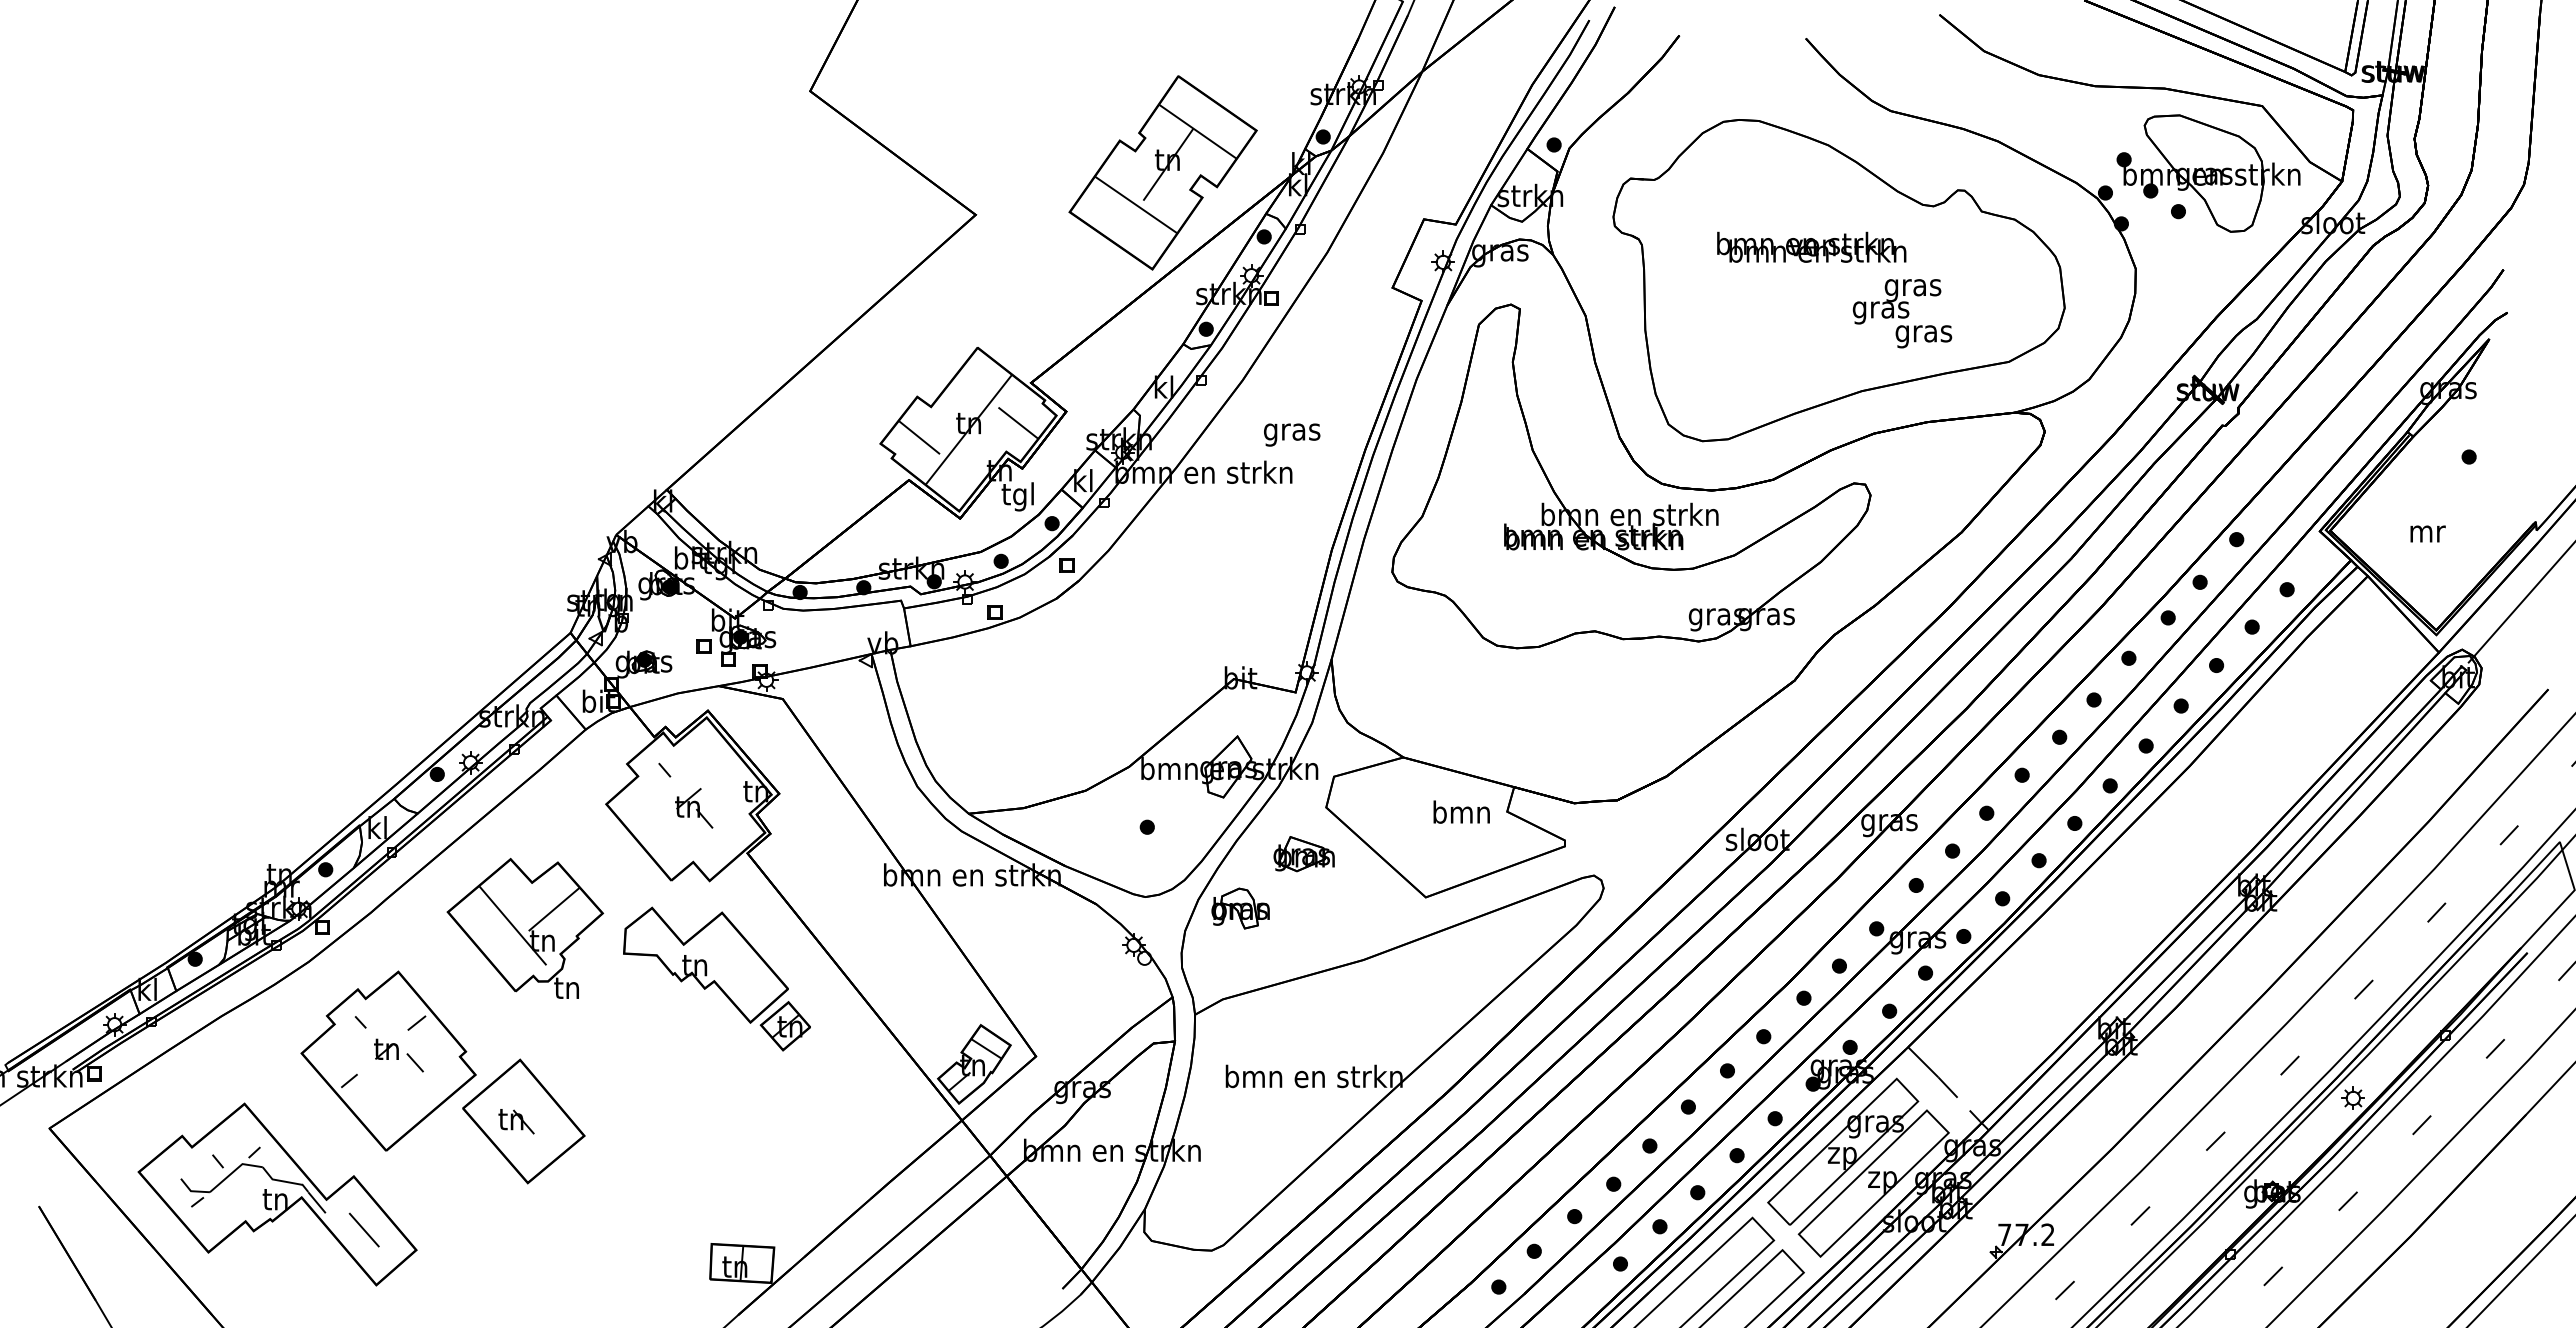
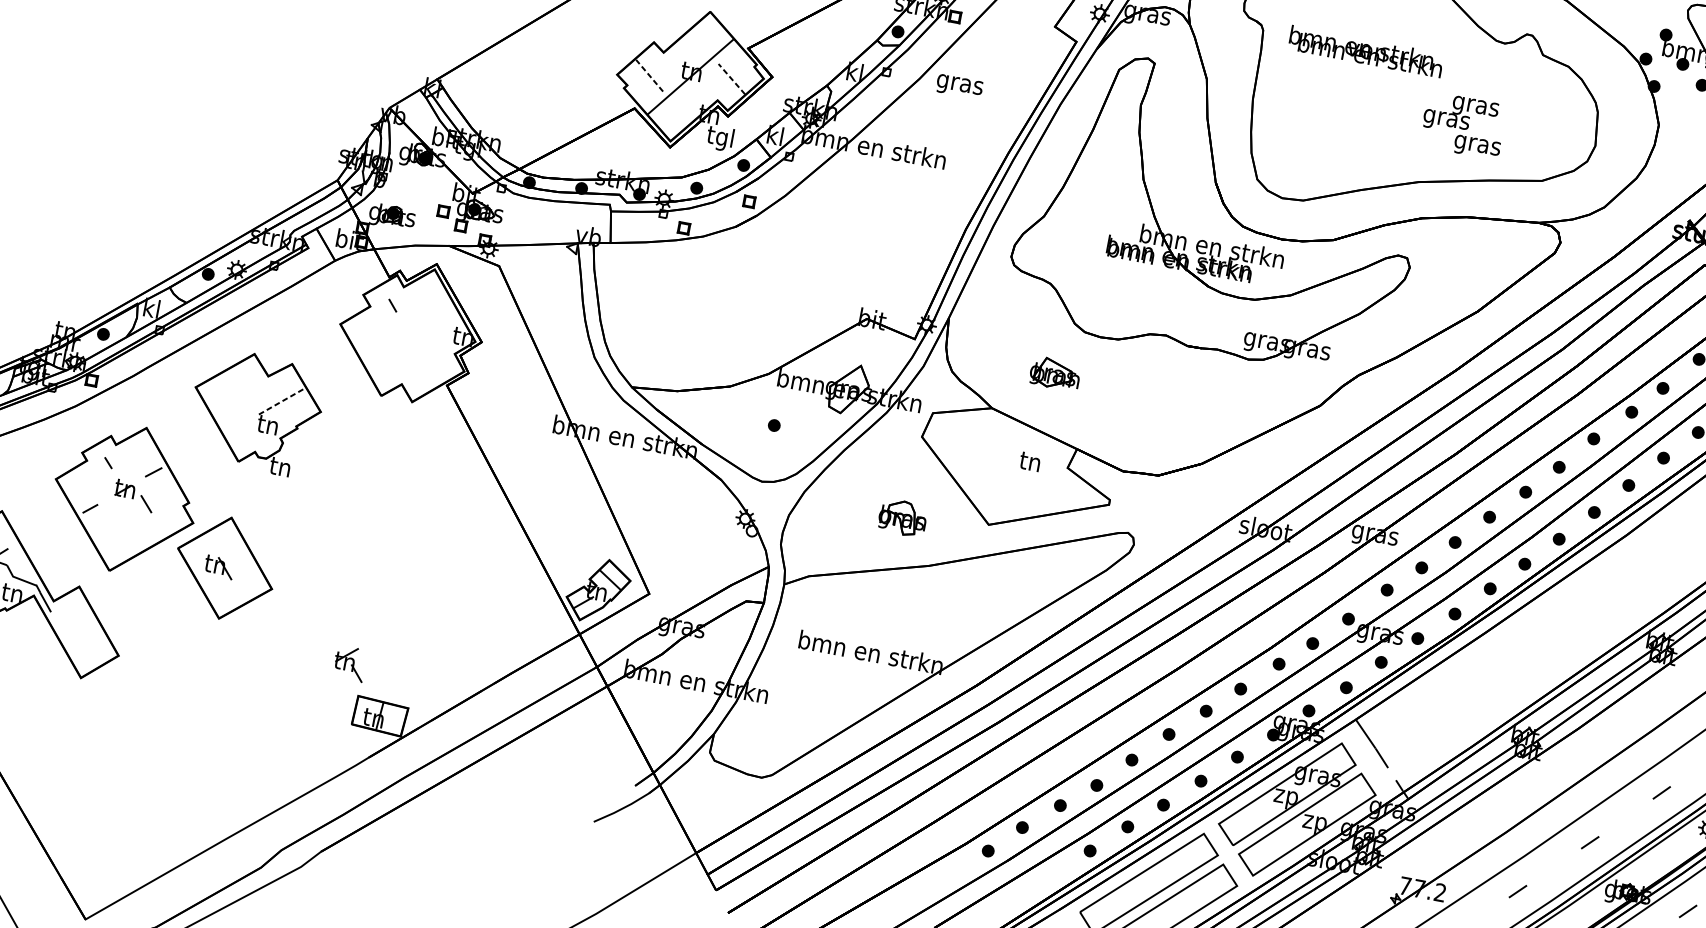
text: (1811, 246) -> (1366, 51), moved
line: (1018, 423) -> (731, 79), solid -> dashed
text: (1292, 434) -> (959, 86), moved
line: (919, 437) -> (649, 75), solid -> dashed
part: (694, 808) -> (350, 663), moved
text: (1461, 811) -> (1030, 460), bmn -> tn
part: (1303, 854) -> (1054, 374), moved
part: (1240, 908) -> (902, 517), moved
line: (554, 909) -> (282, 401), solid -> dashed
line: (512, 925) -> (245, 407), removed
part: (716, 978) -> (402, 482), removed
line: (363, 1229) -> (79, 631), removed

